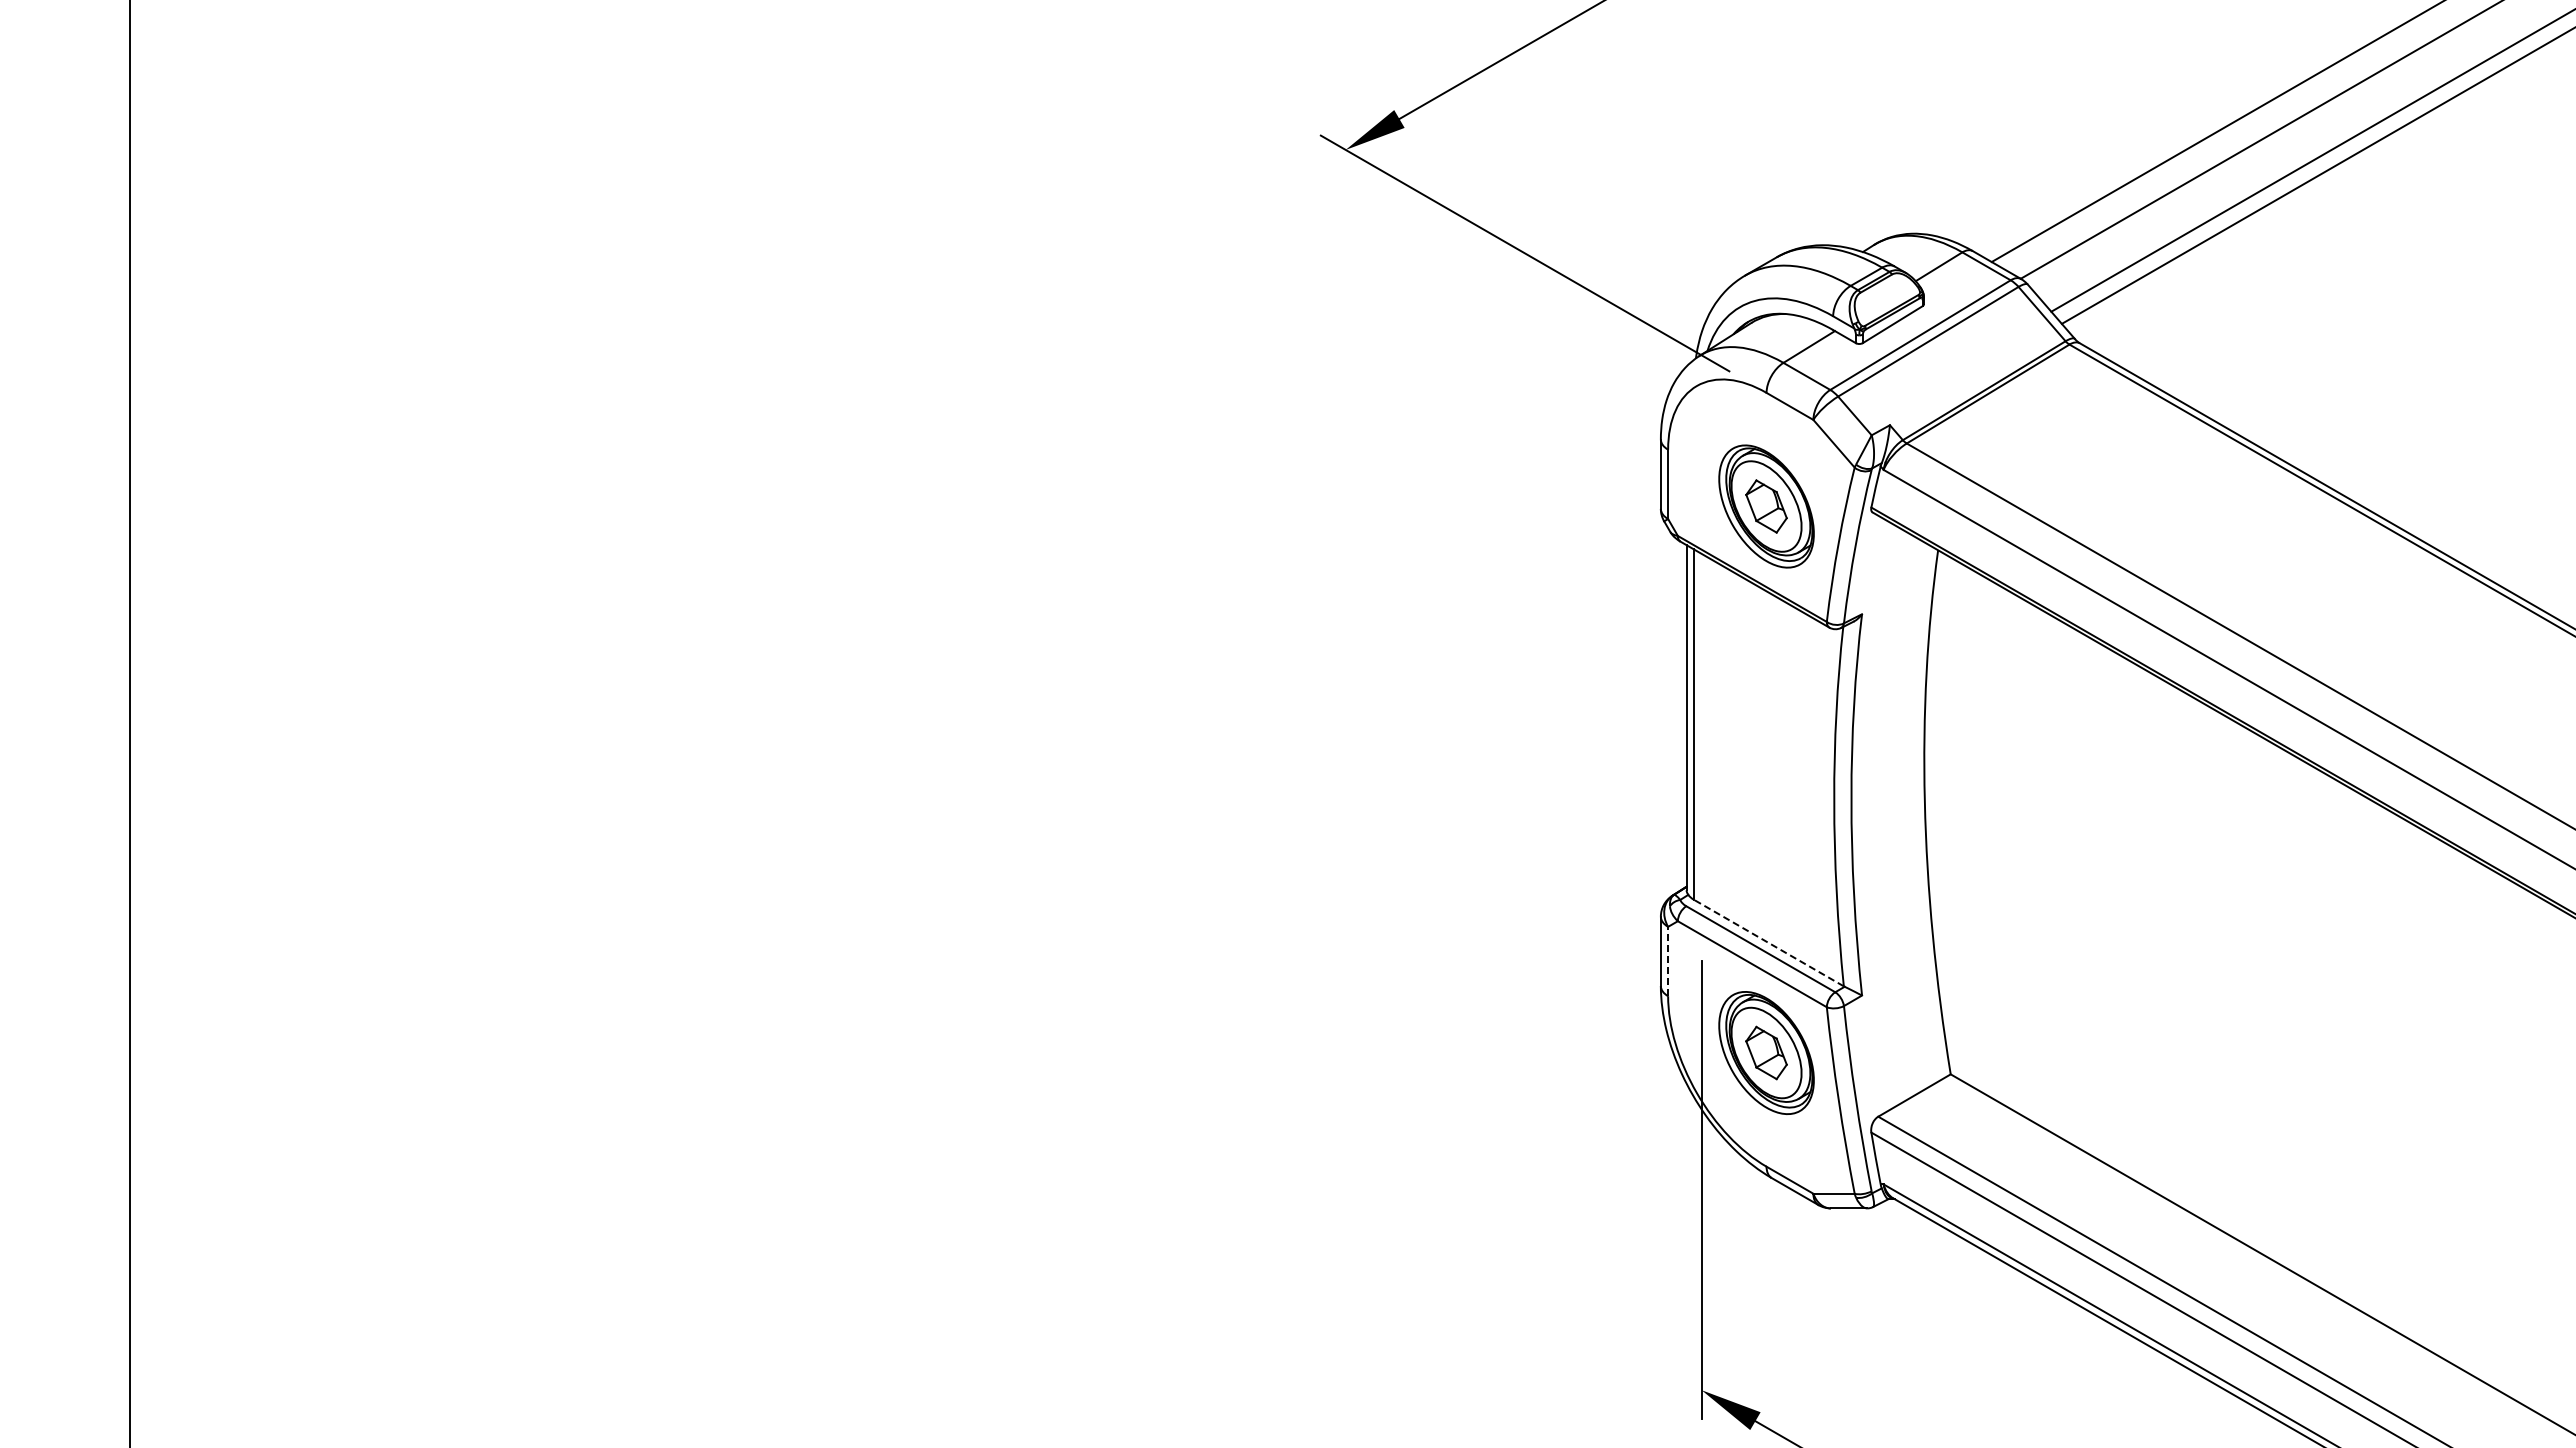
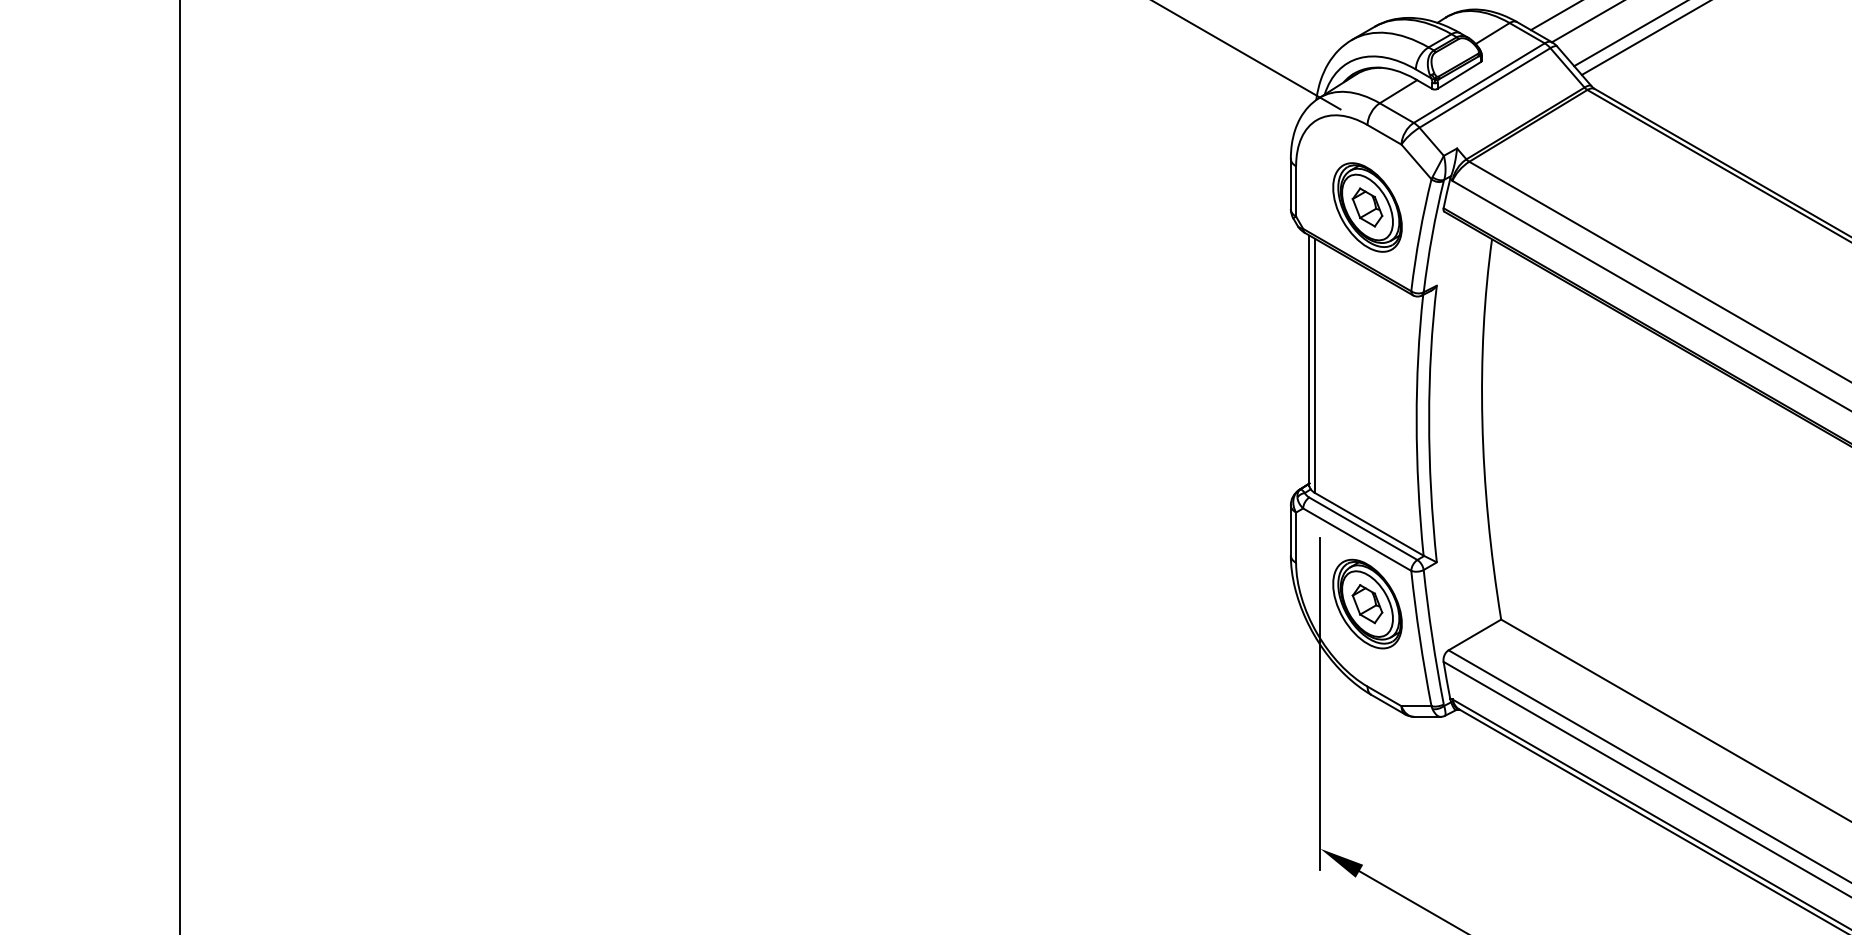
line: (1768, 943) -> (1368, 524), dashed -> solid
line: (1668, 961) -> (1296, 537), dashed -> solid

